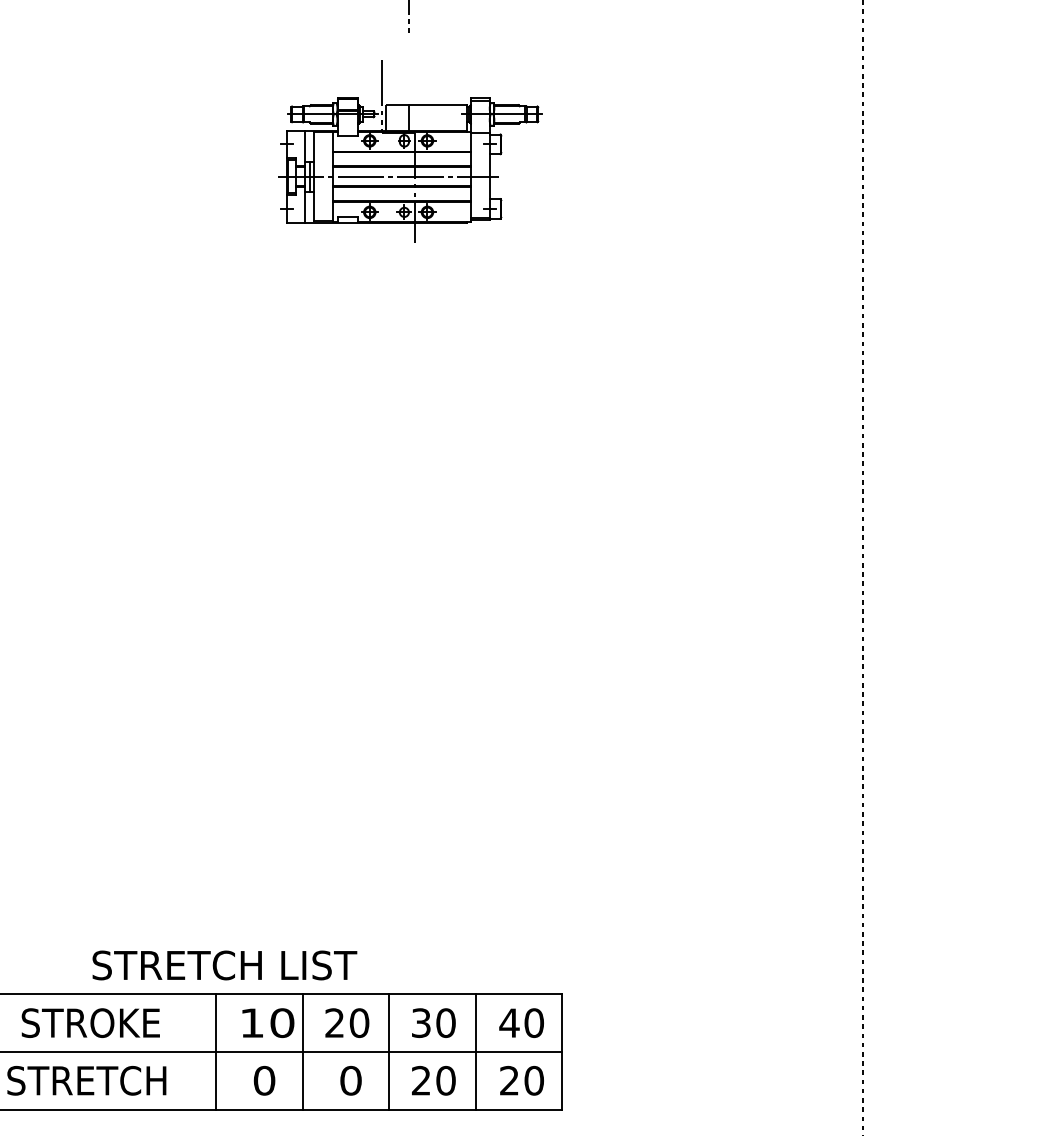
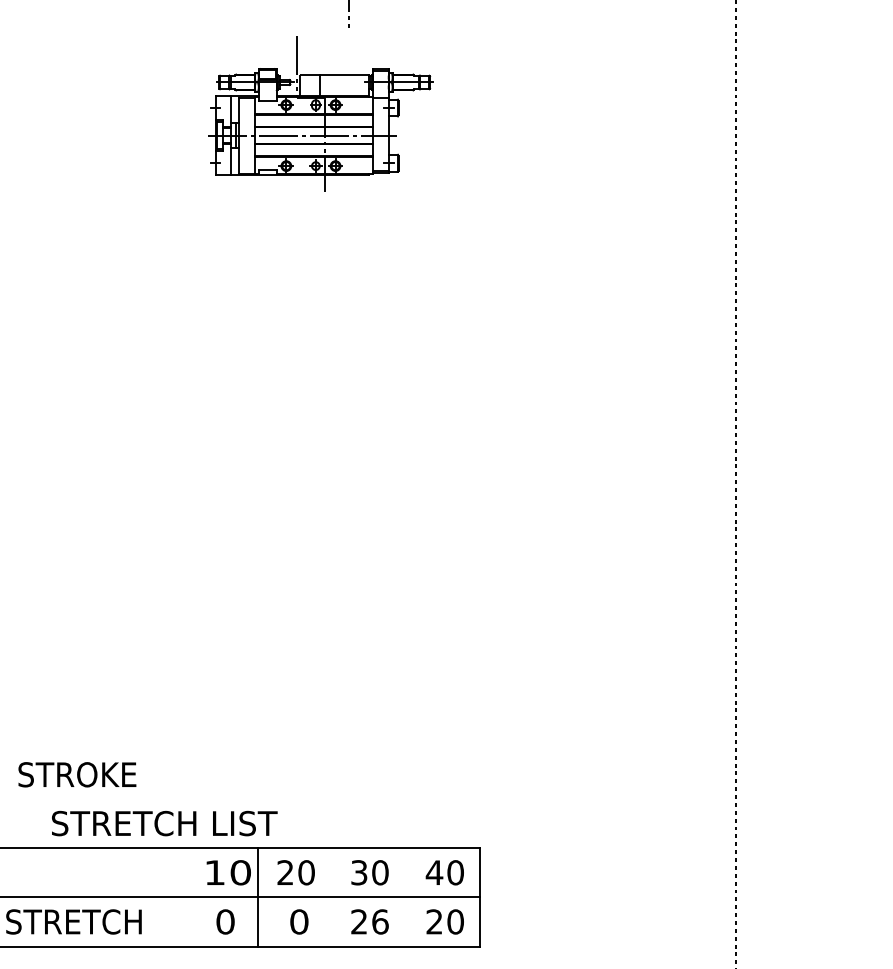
part: (409, 150) -> (320, 113), moved
text: (224, 965) -> (164, 823), moved
text: (90, 1022) -> (77, 774), moved
line: (216, 1052) -> (184, 897), removed
line: (389, 1052) -> (332, 897), removed
line: (475, 1052) -> (405, 897), removed
text: (446, 1080) -> (380, 921), 20 -> 26

